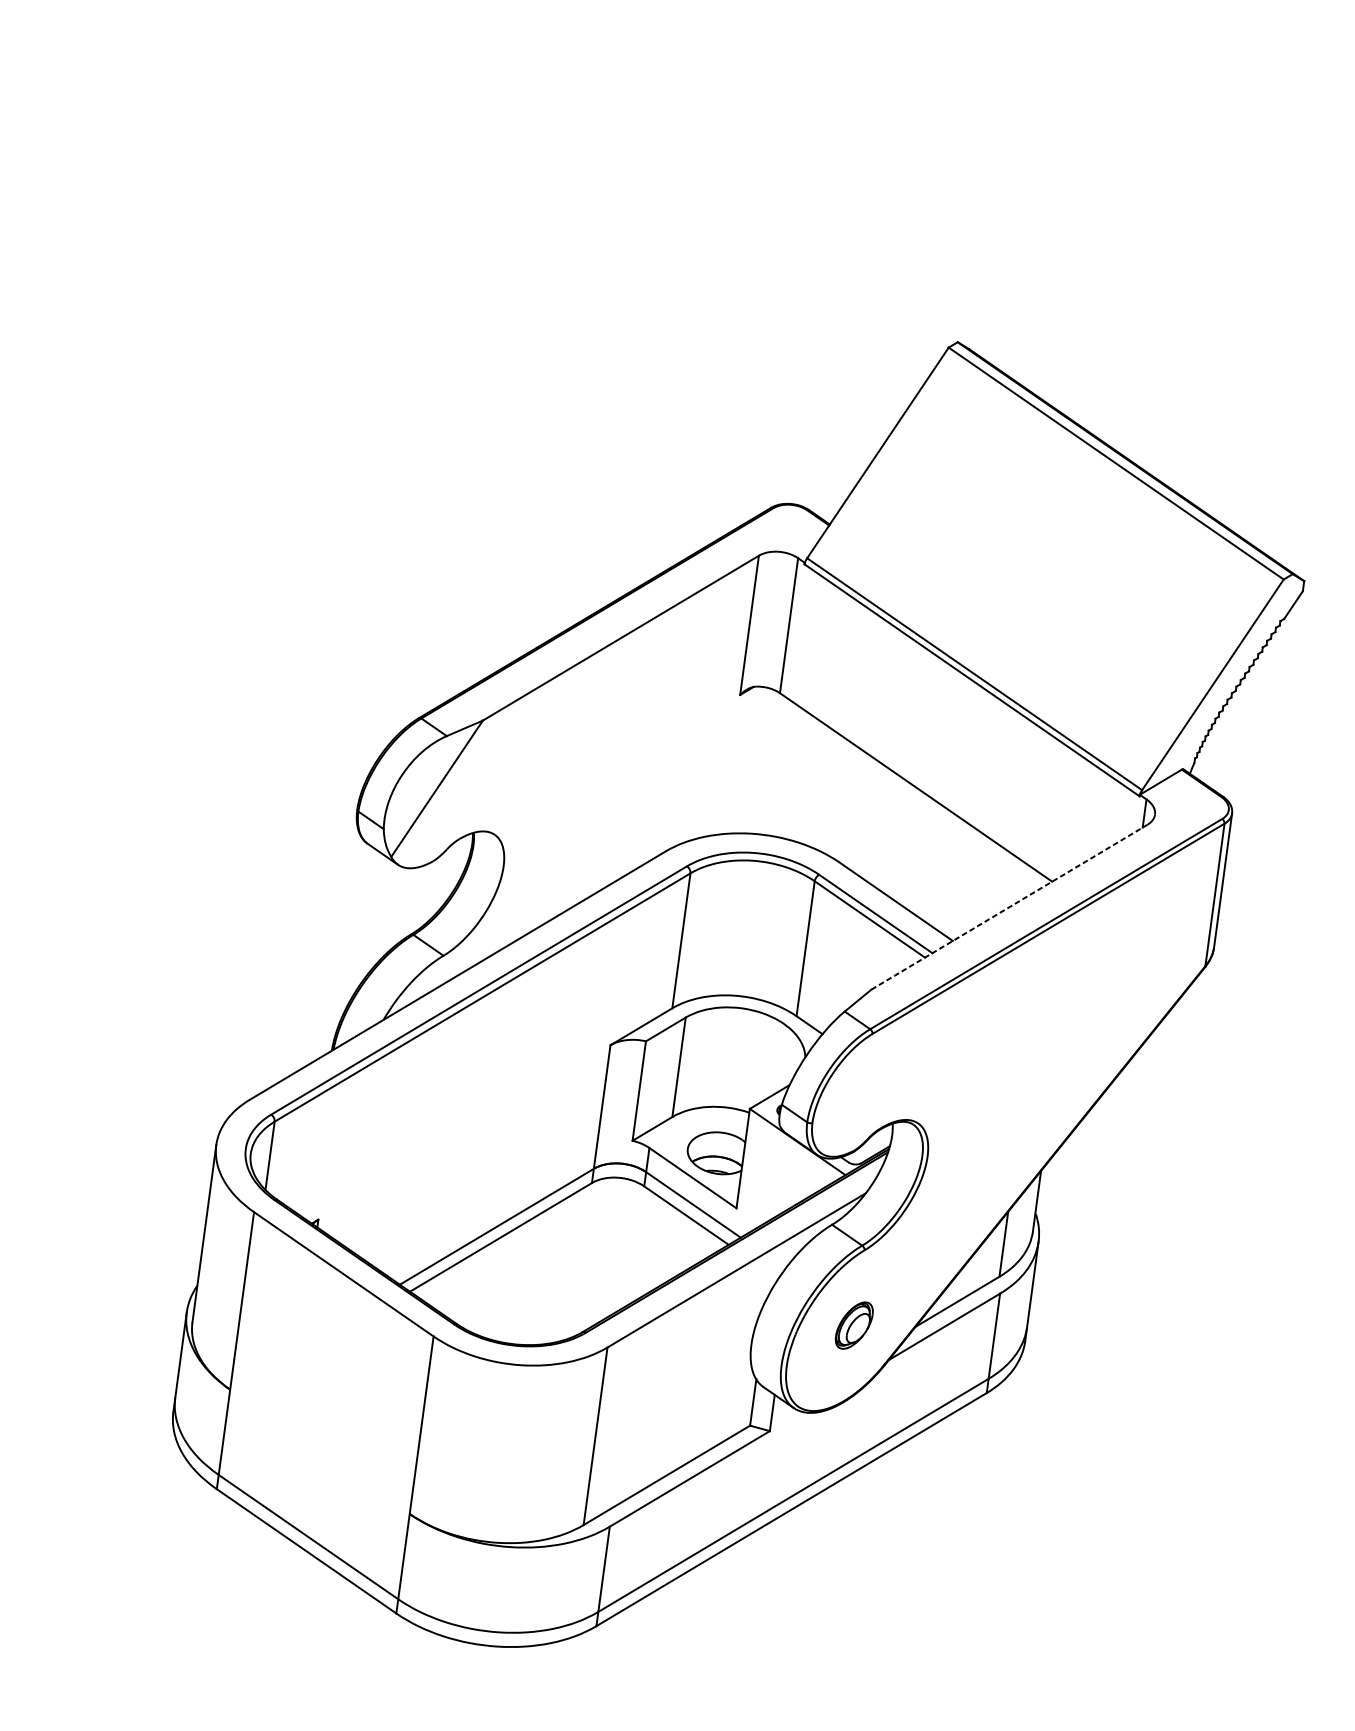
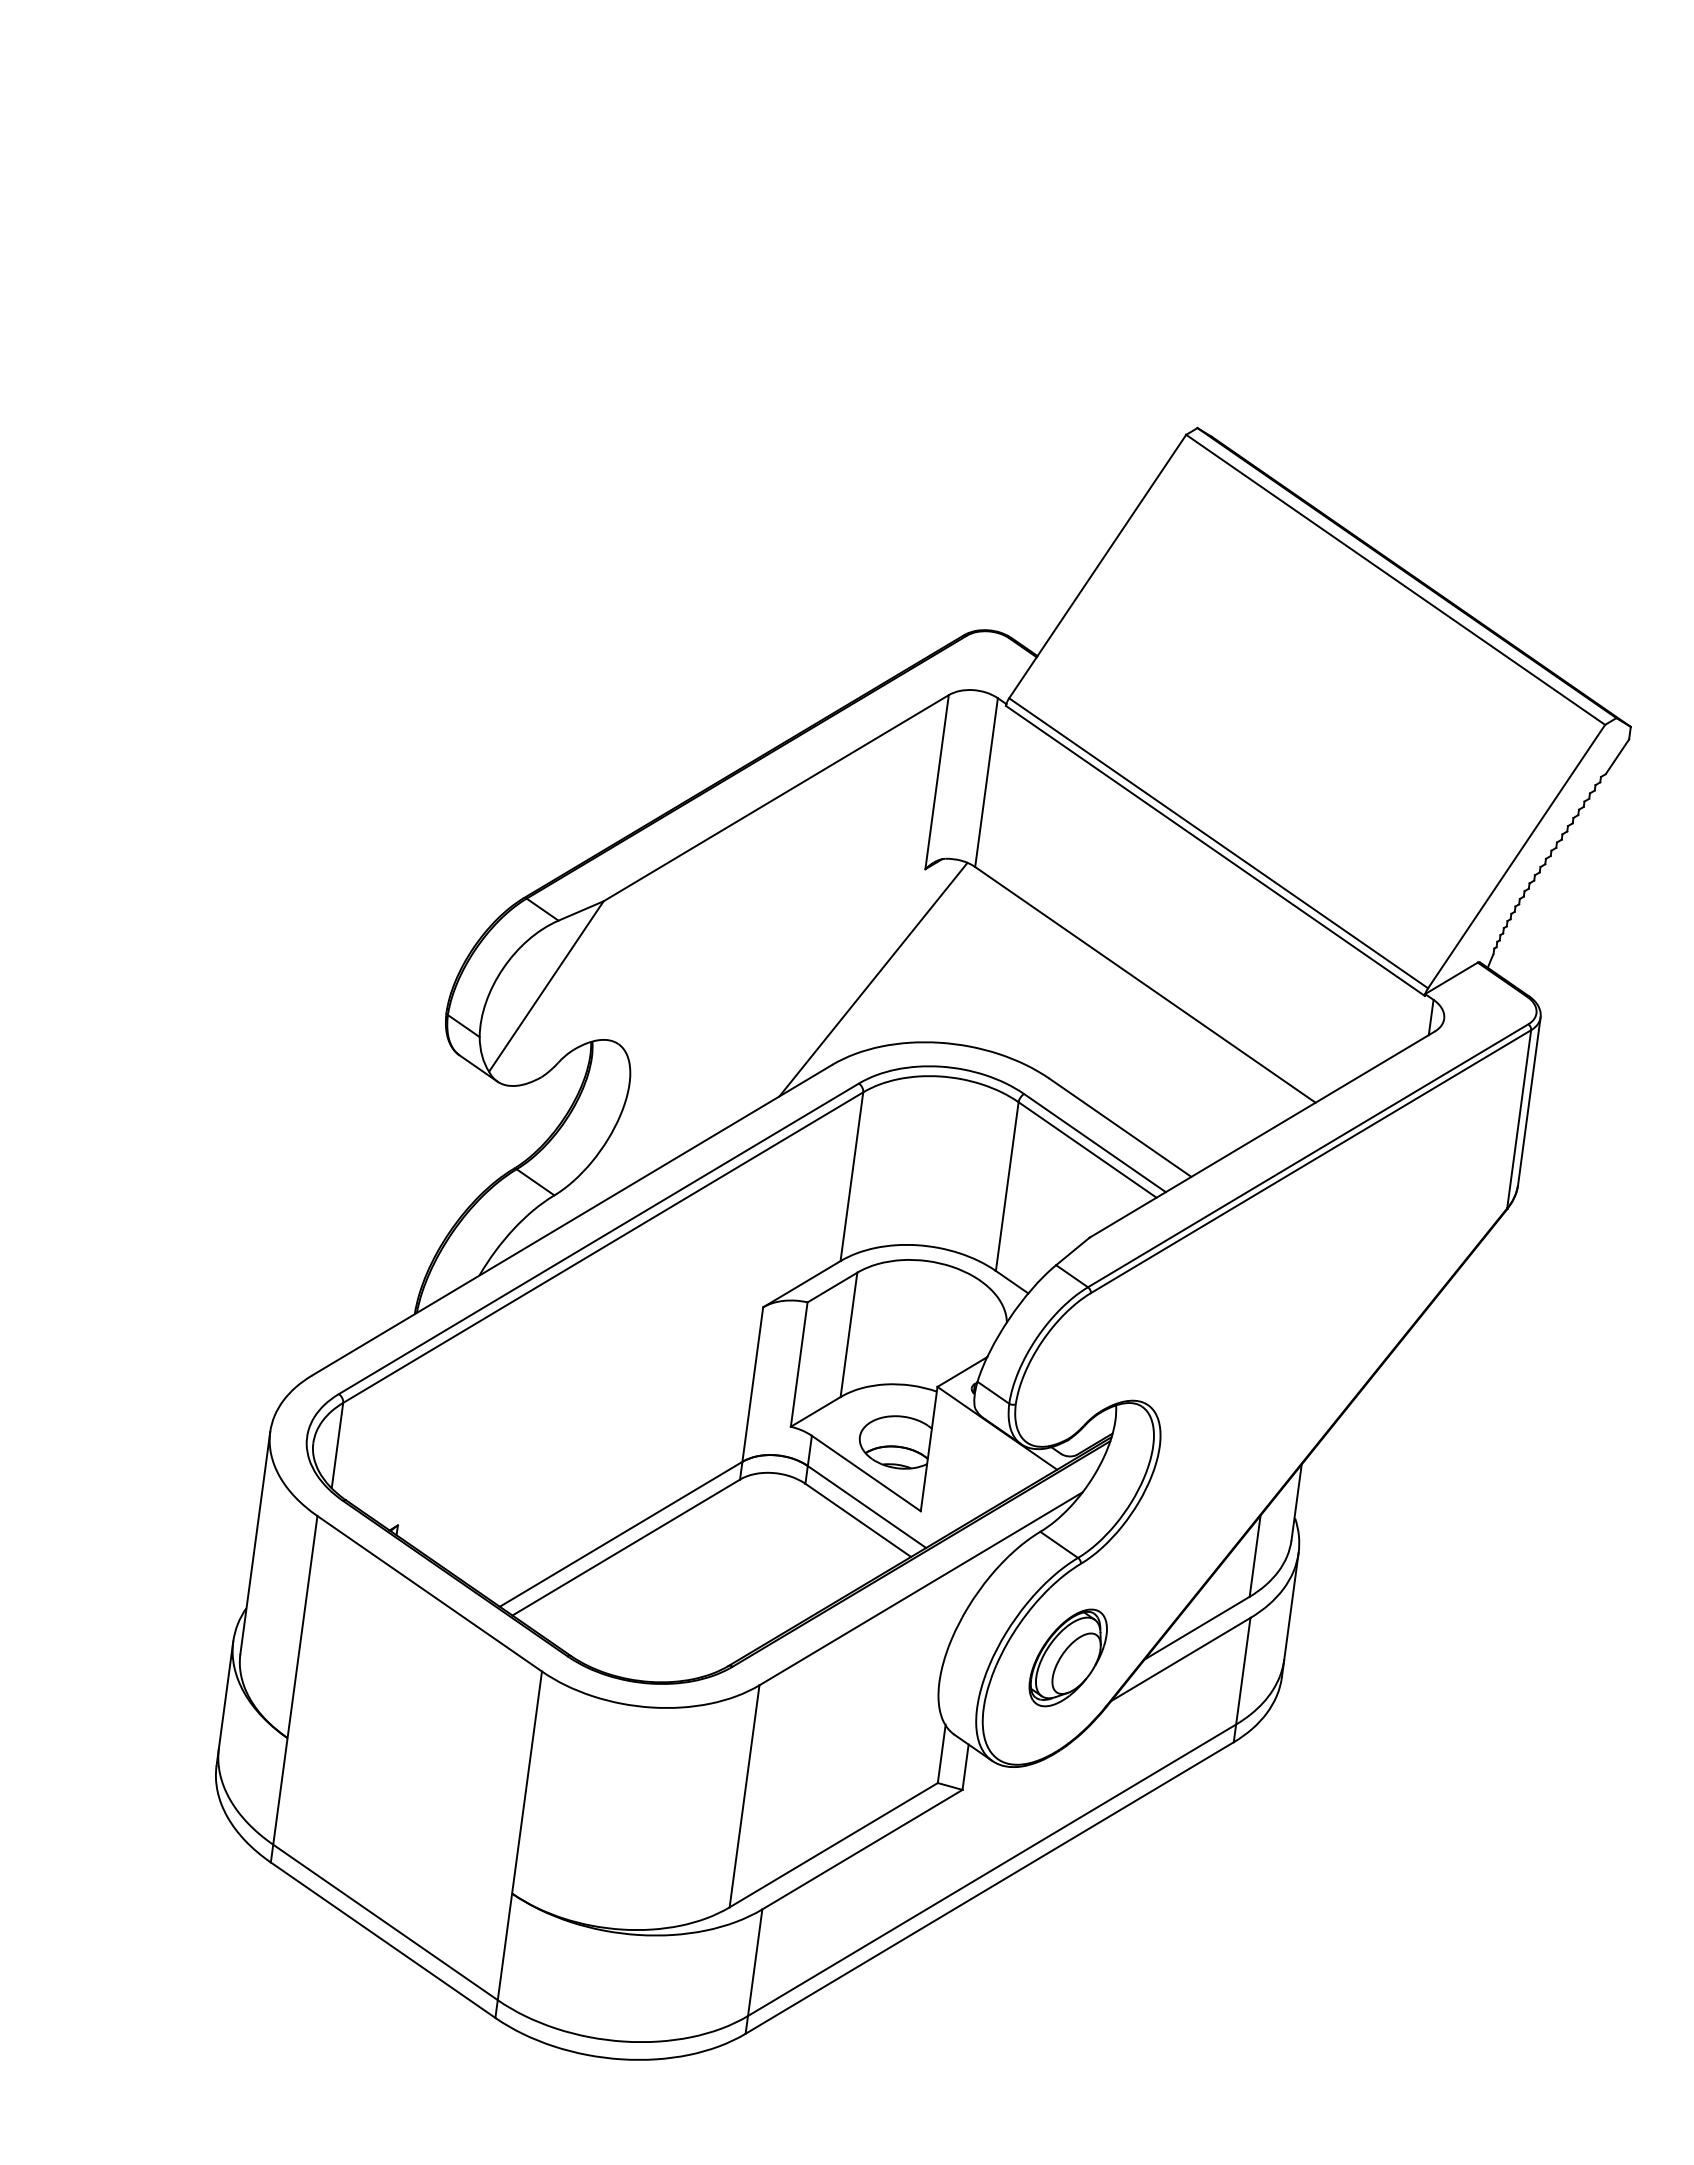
line: (698, 783) -> (873, 979), added
line: (1009, 907) -> (1262, 1134), dashed -> solid
part: (853, 1325) -> (1067, 1657), size x1.67

